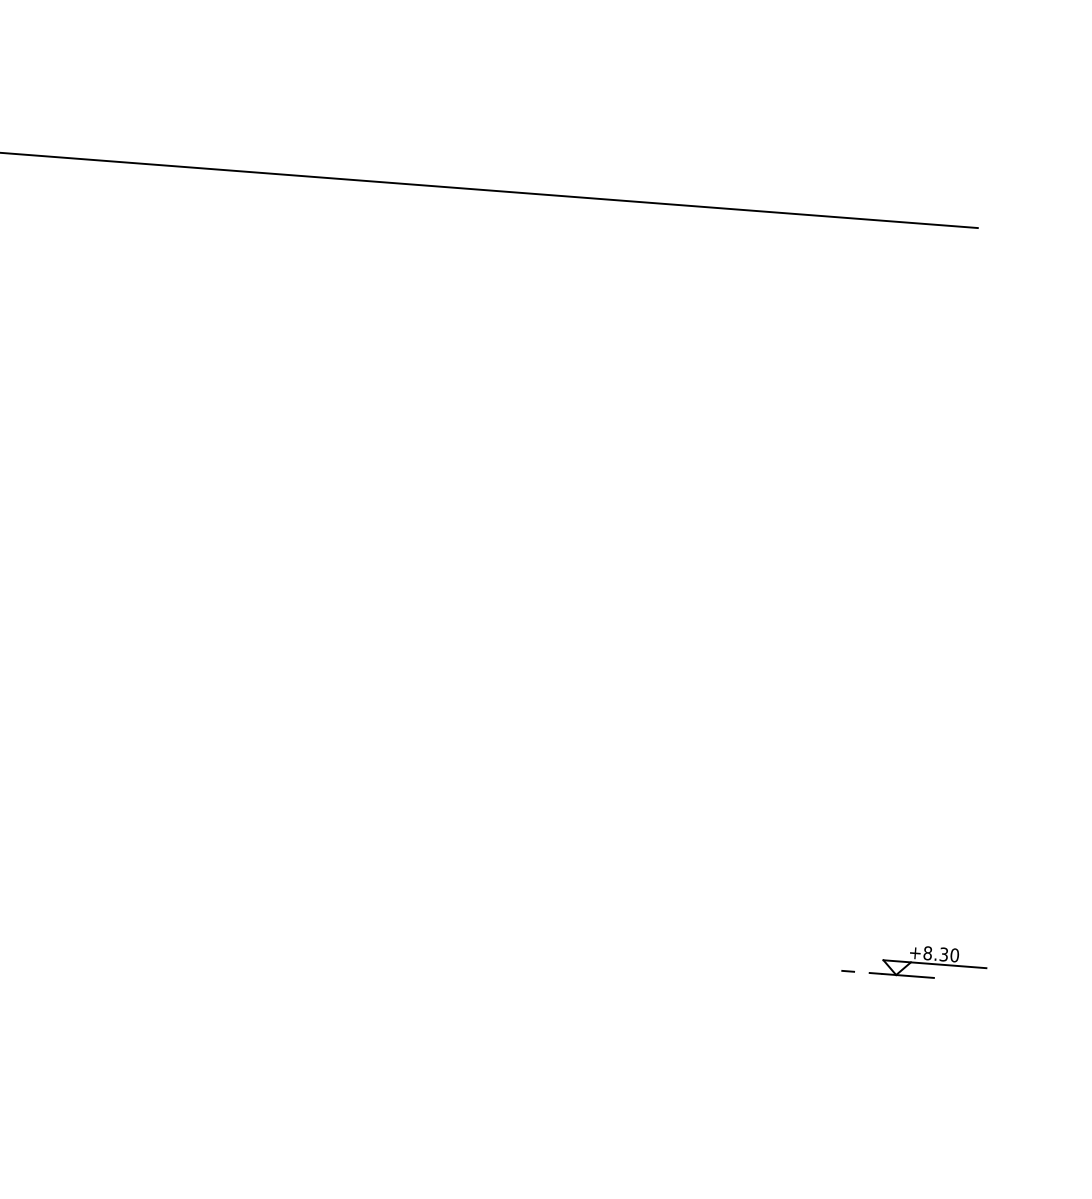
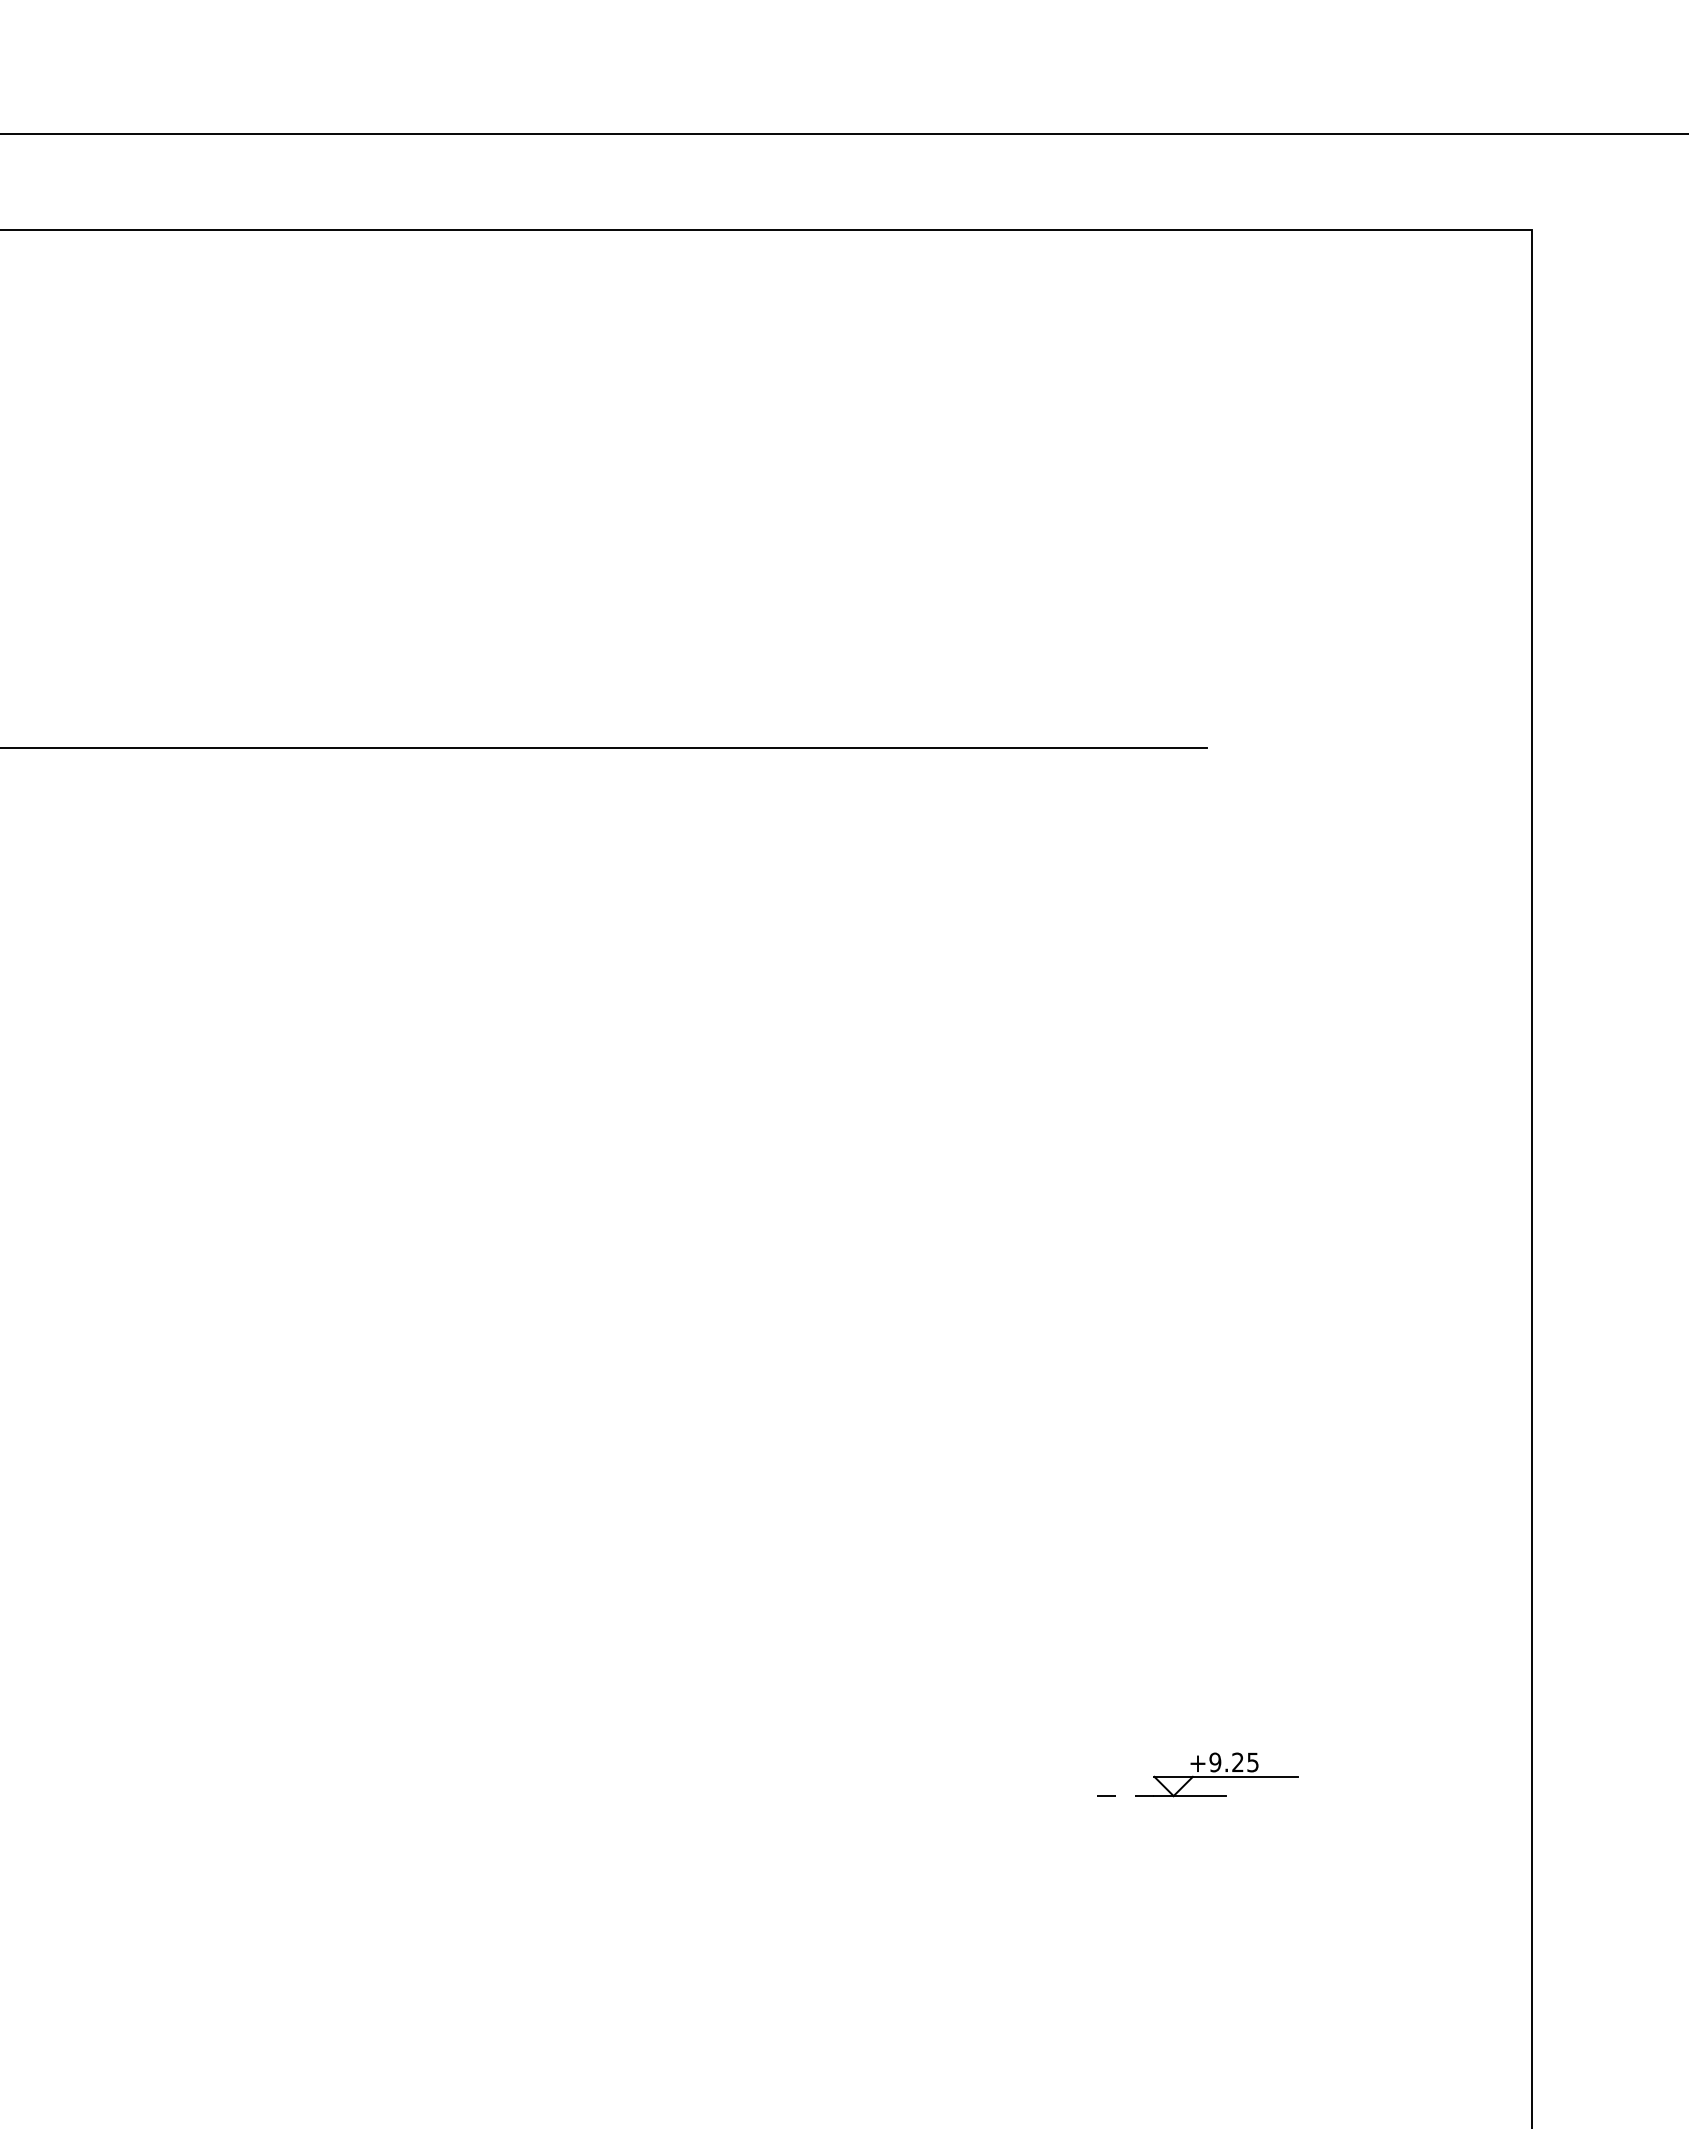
text: (940, 954) -> (1233, 1762), +8.30 -> +9.25

